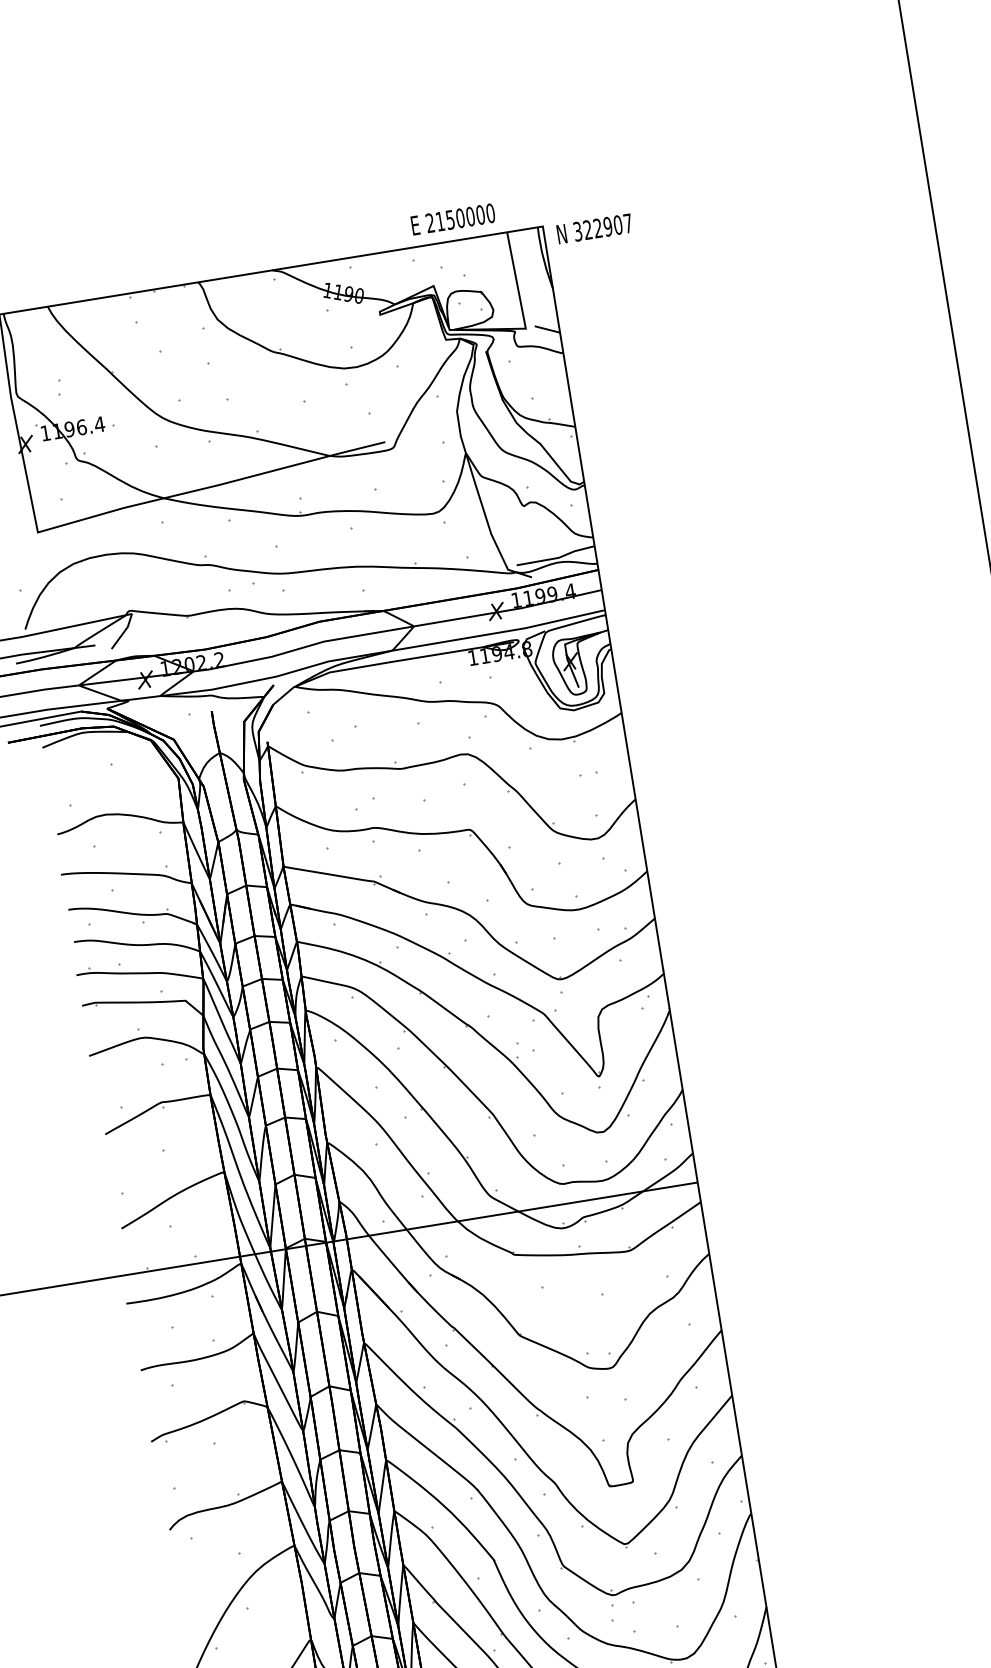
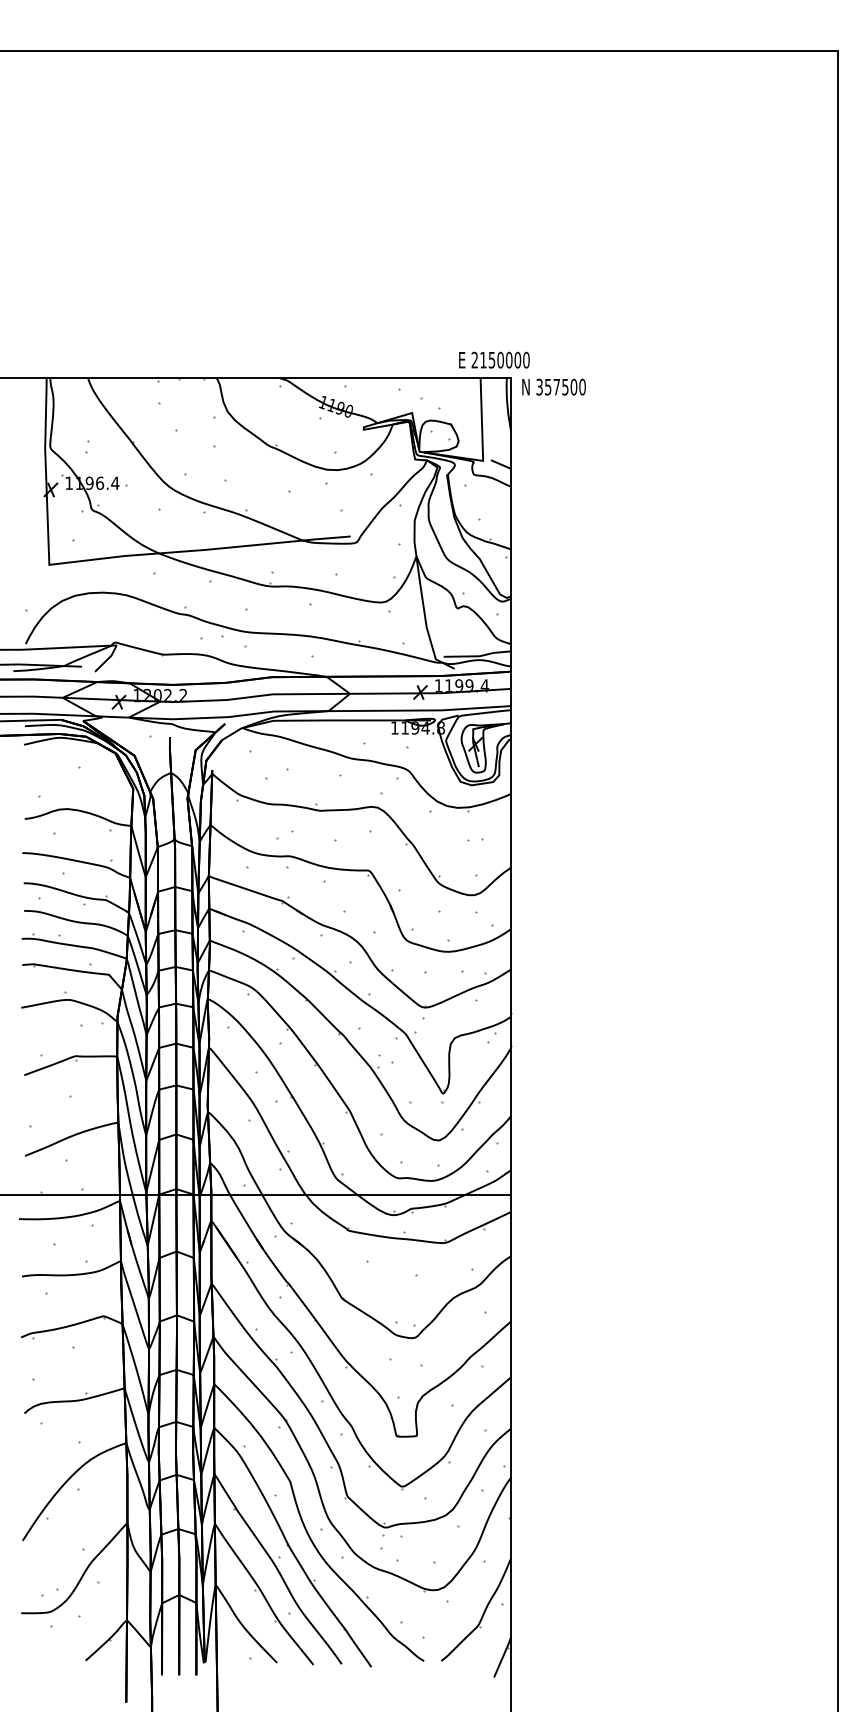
text: (453, 218) -> (494, 359), moved
text: (608, 225) -> (565, 386), 322907 -> 357500

